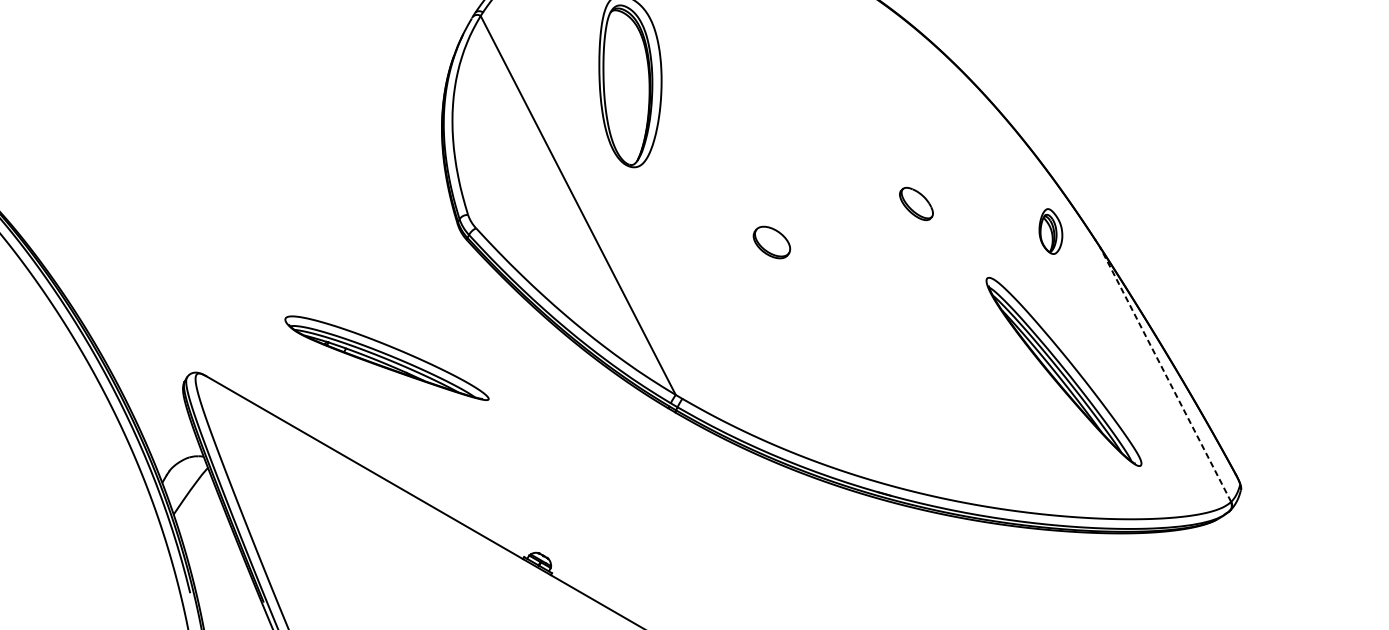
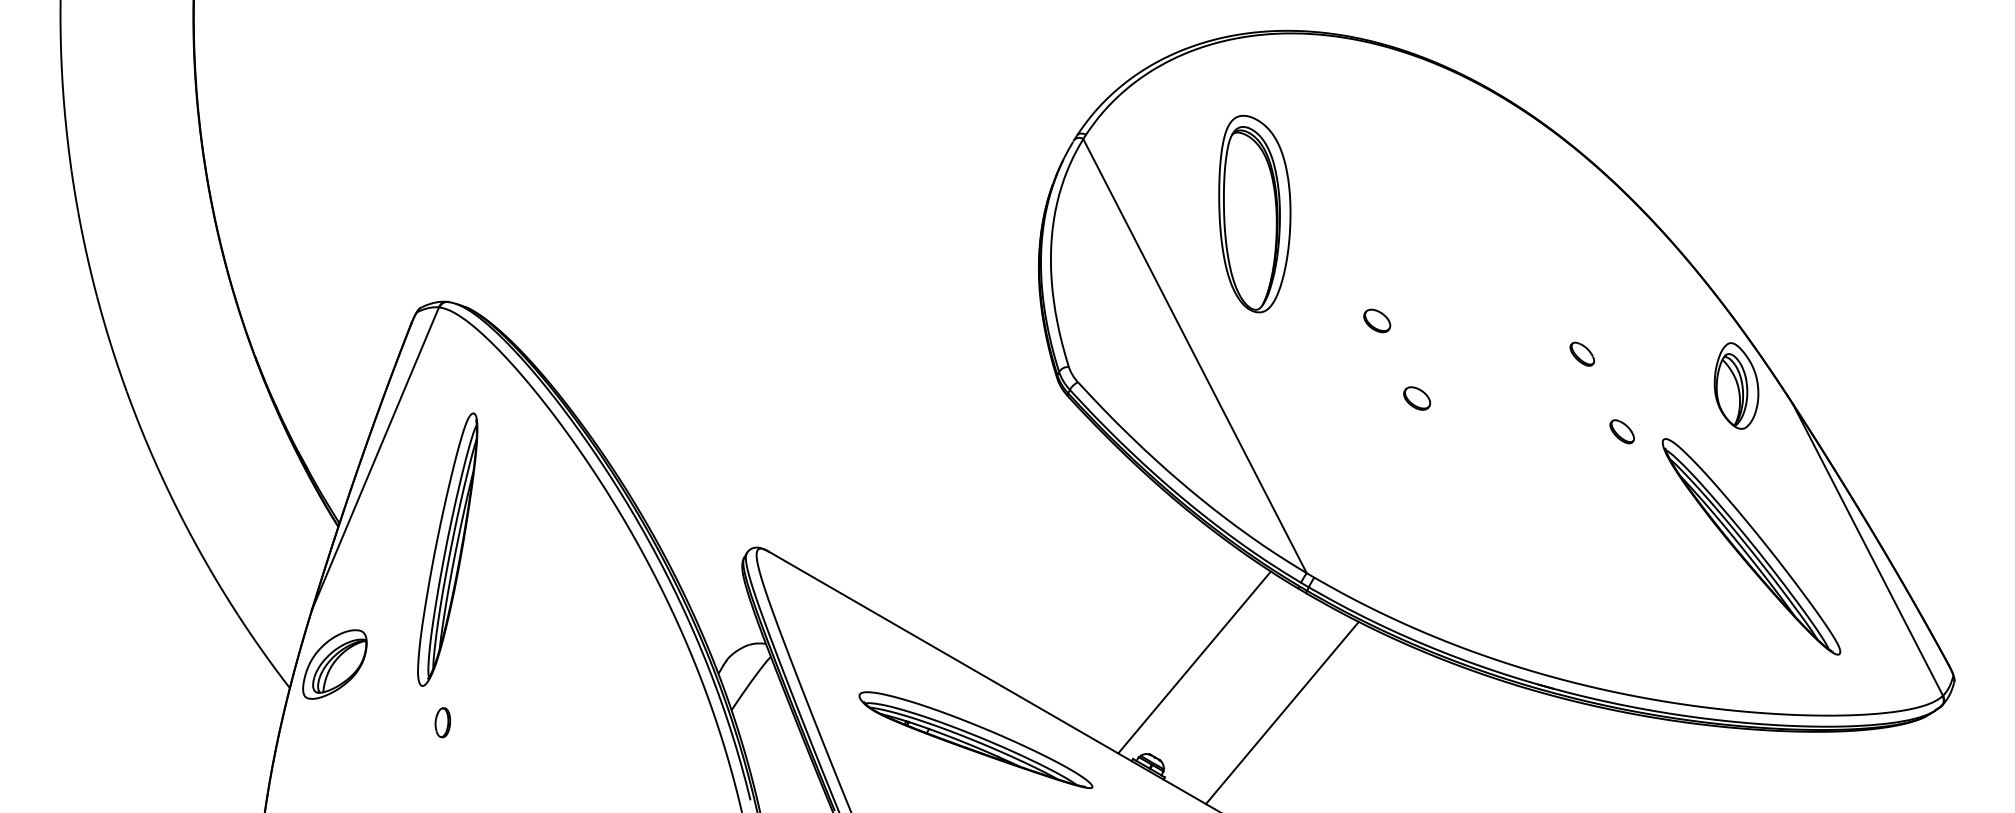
part: (737, 174) -> (1377, 320), added
part: (915, 203) -> (1581, 353), size x0.62
part: (1050, 231) -> (1736, 385), size x1.67
part: (772, 242) -> (1417, 398), size x0.62
part: (950, 271) -> (1621, 431), added
part: (386, 357) -> (975, 739), moved
line: (1165, 374) -> (1867, 549), dashed -> solid
line: (577, 472) -> (1194, 662), added
line: (653, 516) -> (1281, 712), added

